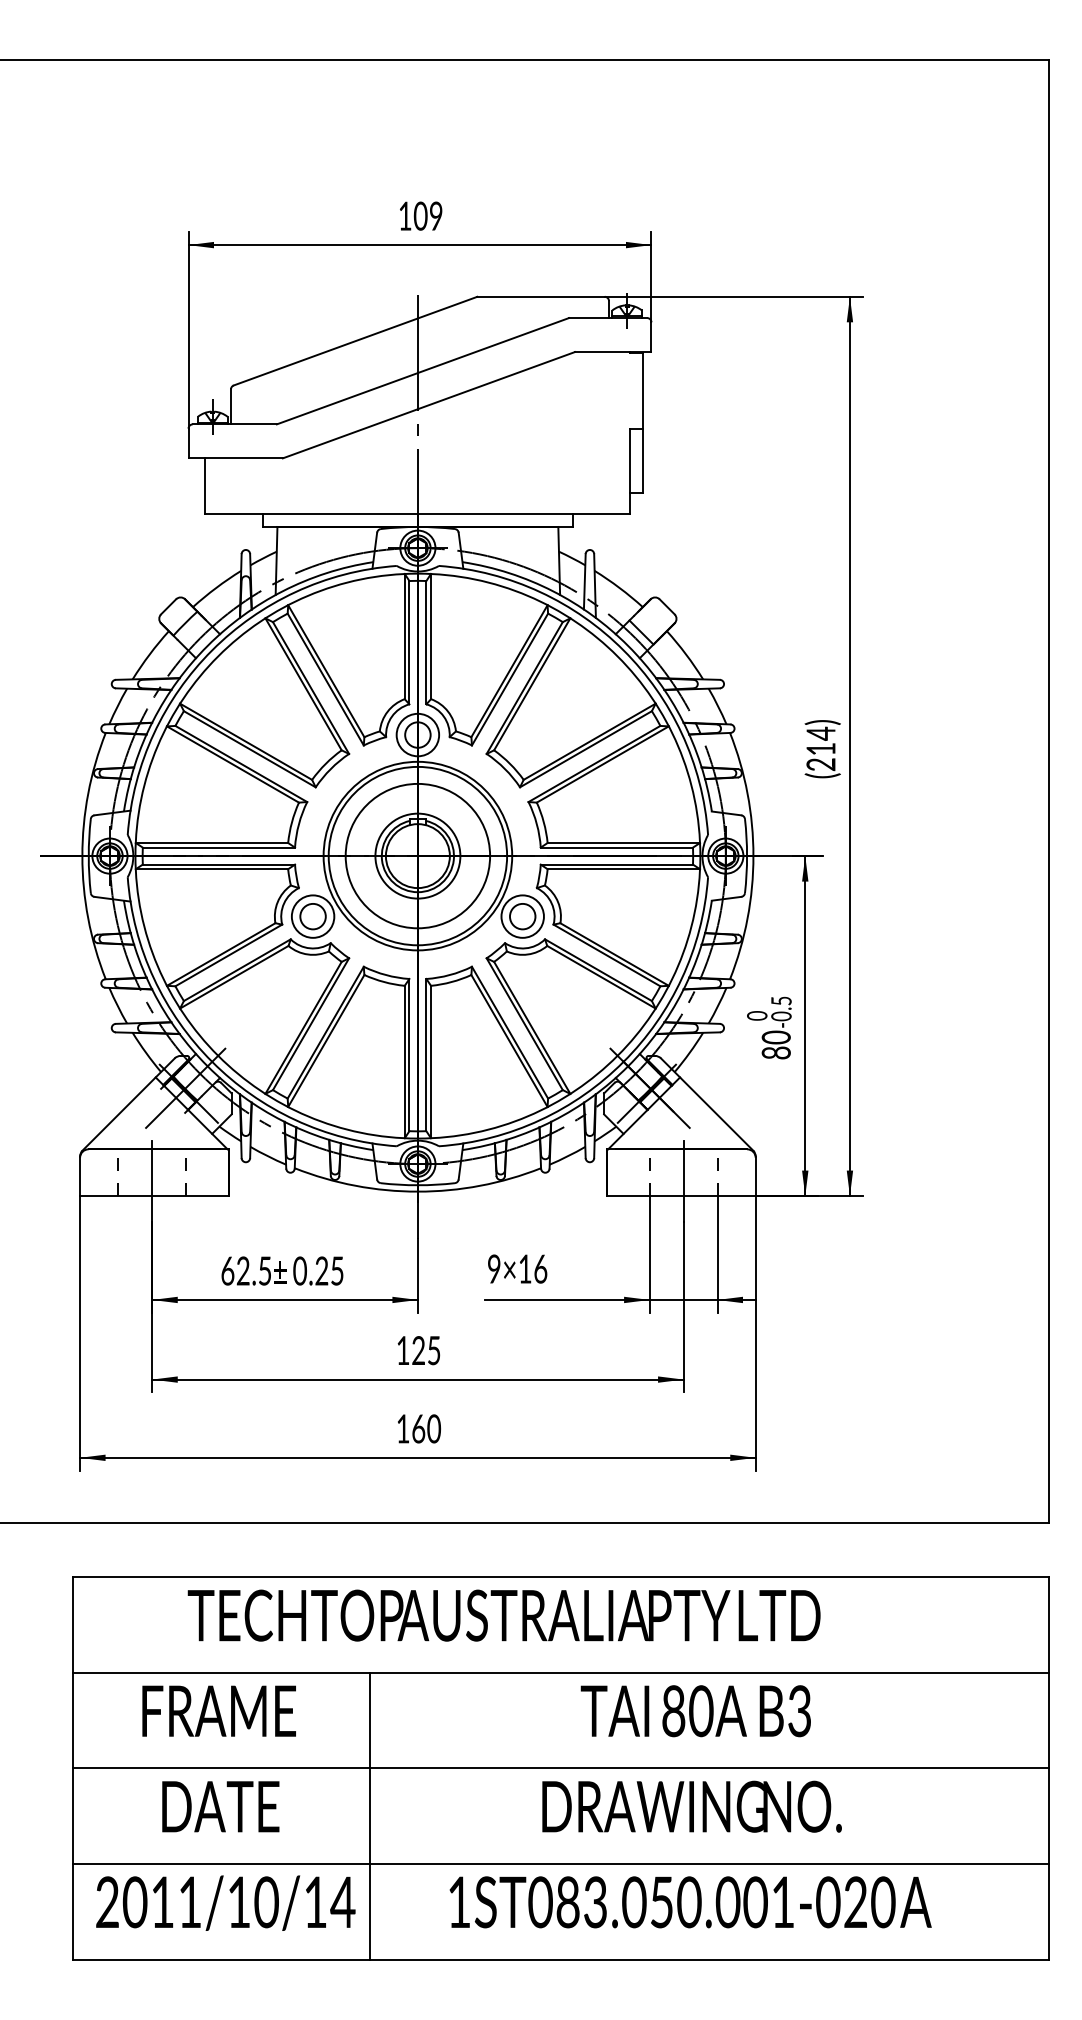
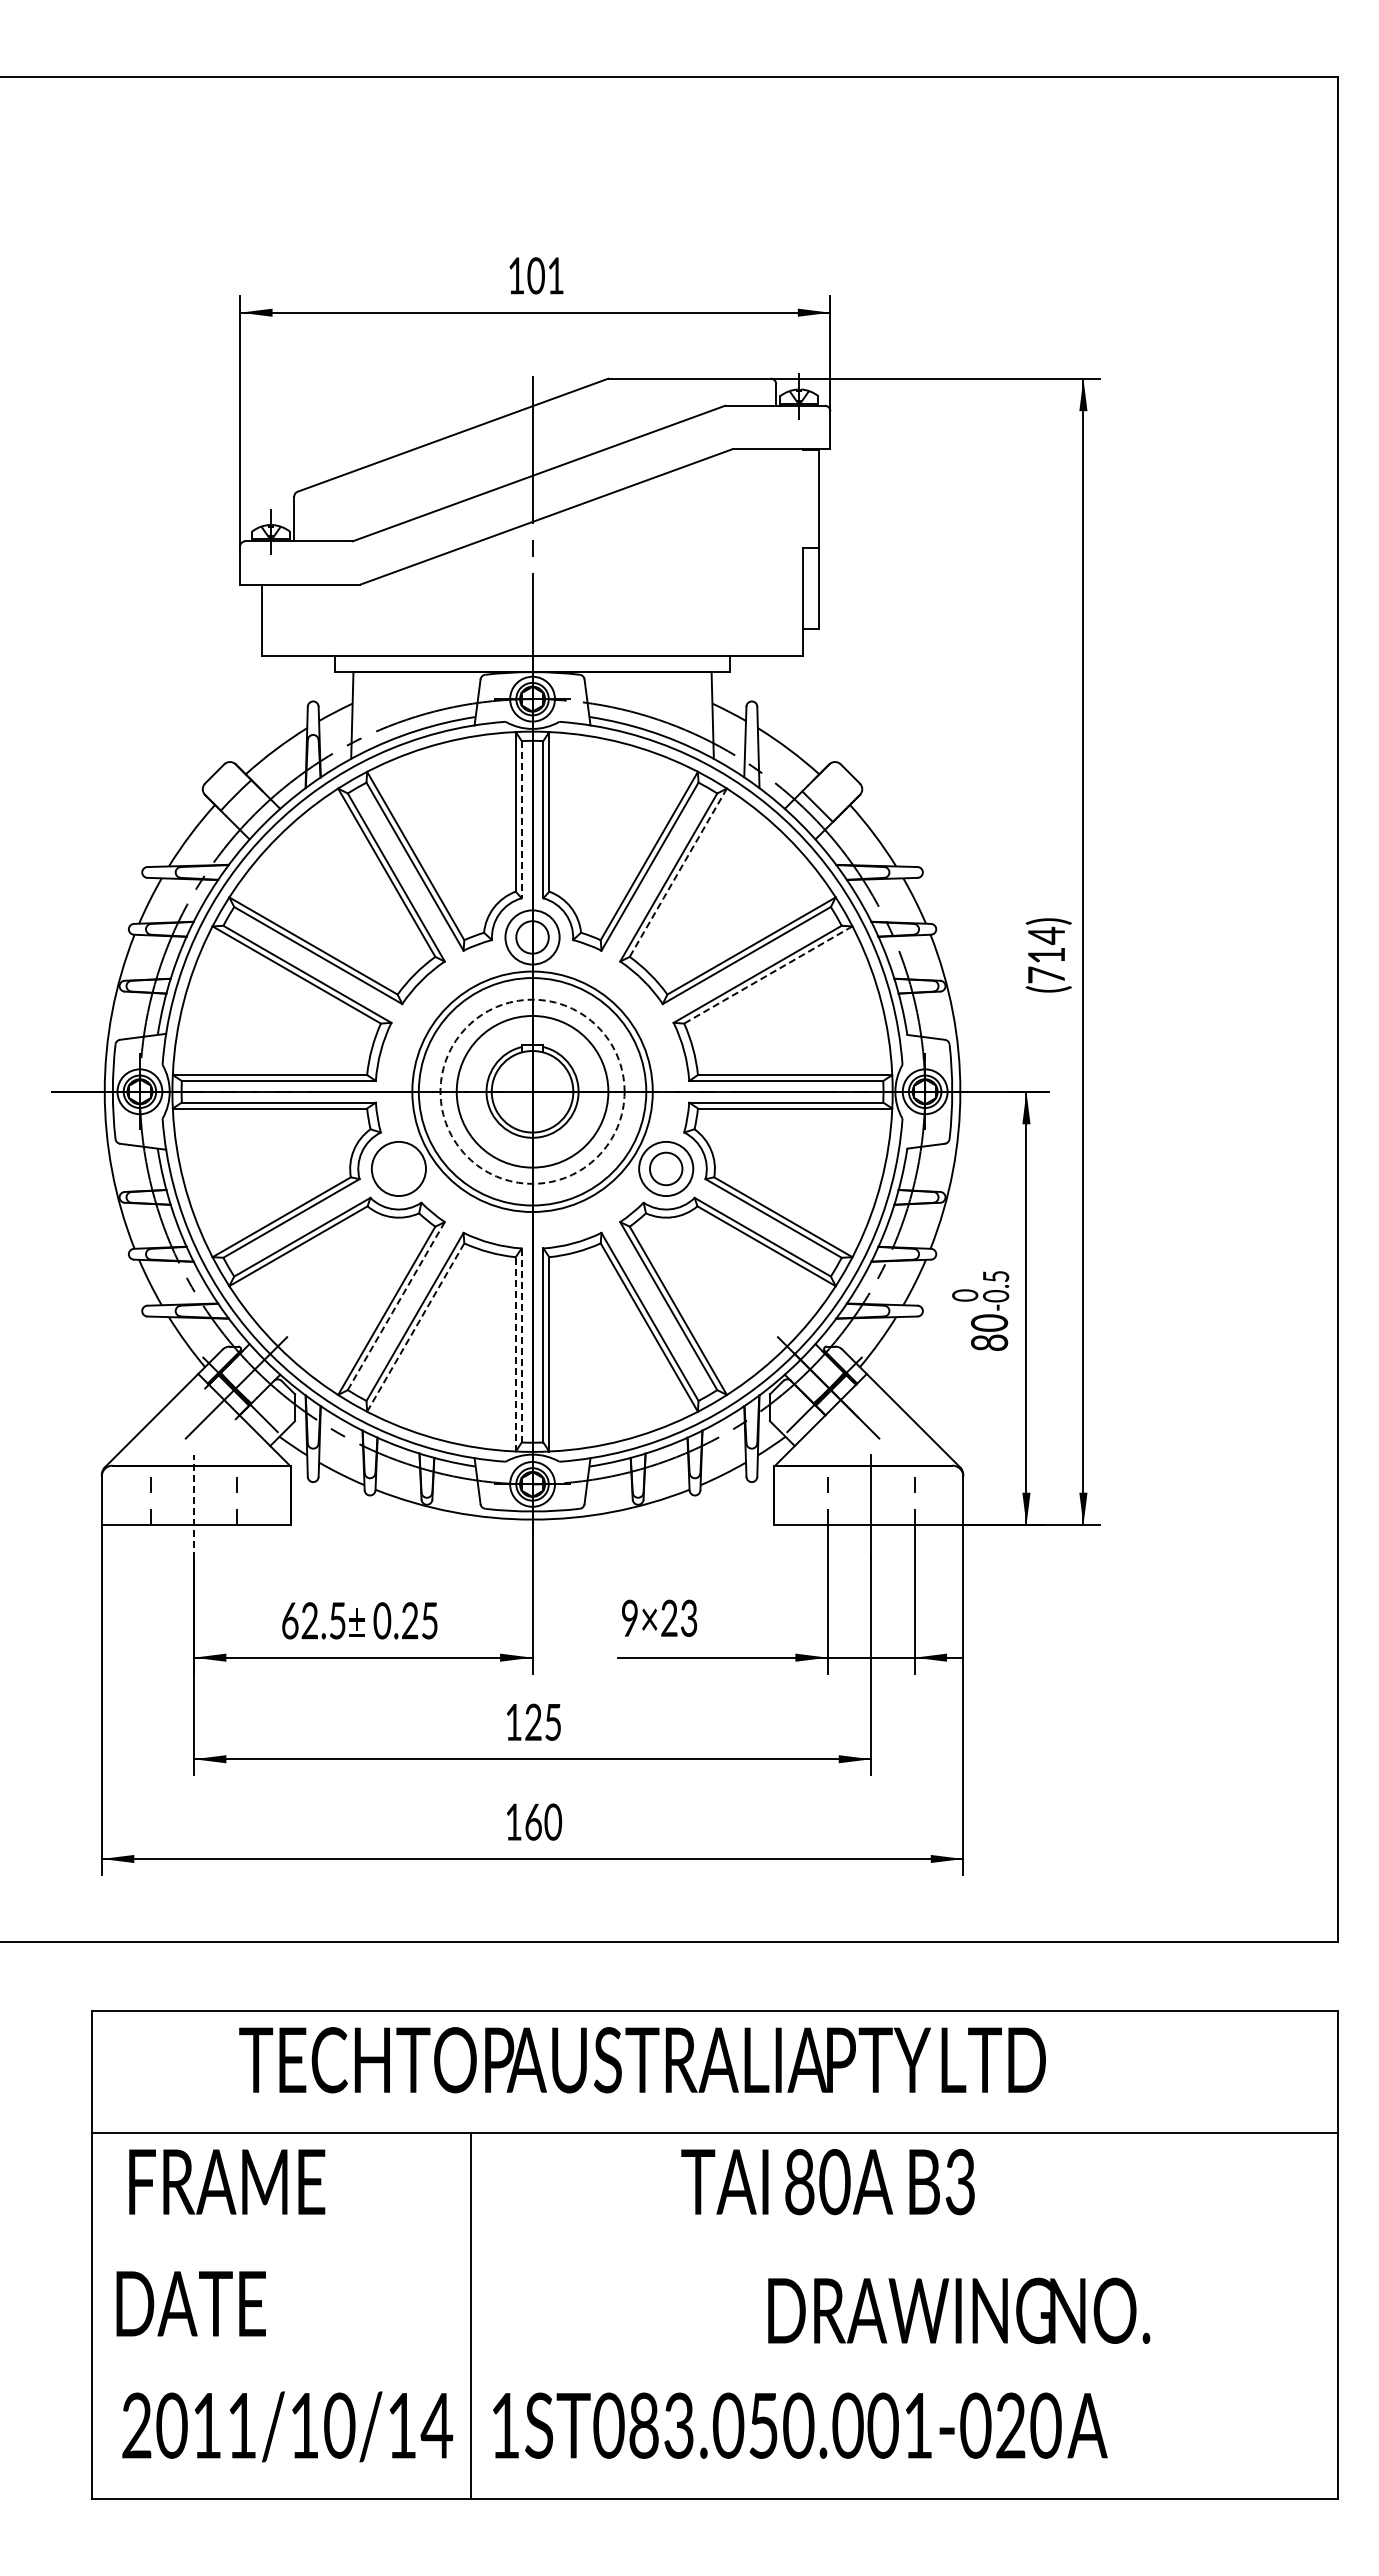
text: (435, 215) -> (555, 275), 109 -> 101
line: (409, 642) -> (521, 819), solid -> dashed
line: (532, 684) -> (678, 873), solid -> dashed
line: (602, 764) -> (767, 975), solid -> dashed
text: (820, 764) -> (1046, 974), (214) -> (714)
circle: (417, 855) -> (532, 1091), size x1.4
circle: (417, 855) -> (532, 1091), solid -> dashed
circle: (312, 916) -> (398, 1168), removed
line: (311, 1023) -> (396, 1305), solid -> dashed
line: (326, 1040) -> (416, 1327), solid -> dashed
line: (409, 1055) -> (521, 1345), solid -> dashed
line: (404, 1061) -> (515, 1353), solid -> dashed
line: (151, 1181) -> (193, 1506), solid -> dashed
text: (533, 1268) -> (679, 1617), 9×16 -> 9×23
text: (219, 1710) -> (227, 2181), moved
text: (695, 1711) -> (827, 2182), moved
line: (560, 1768) -> (714, 2255), removed
text: (220, 1806) -> (190, 2303), moved
text: (692, 1806) -> (959, 2310), moved
line: (560, 1863) -> (714, 2376), removed
text: (690, 1902) -> (800, 2425), moved

